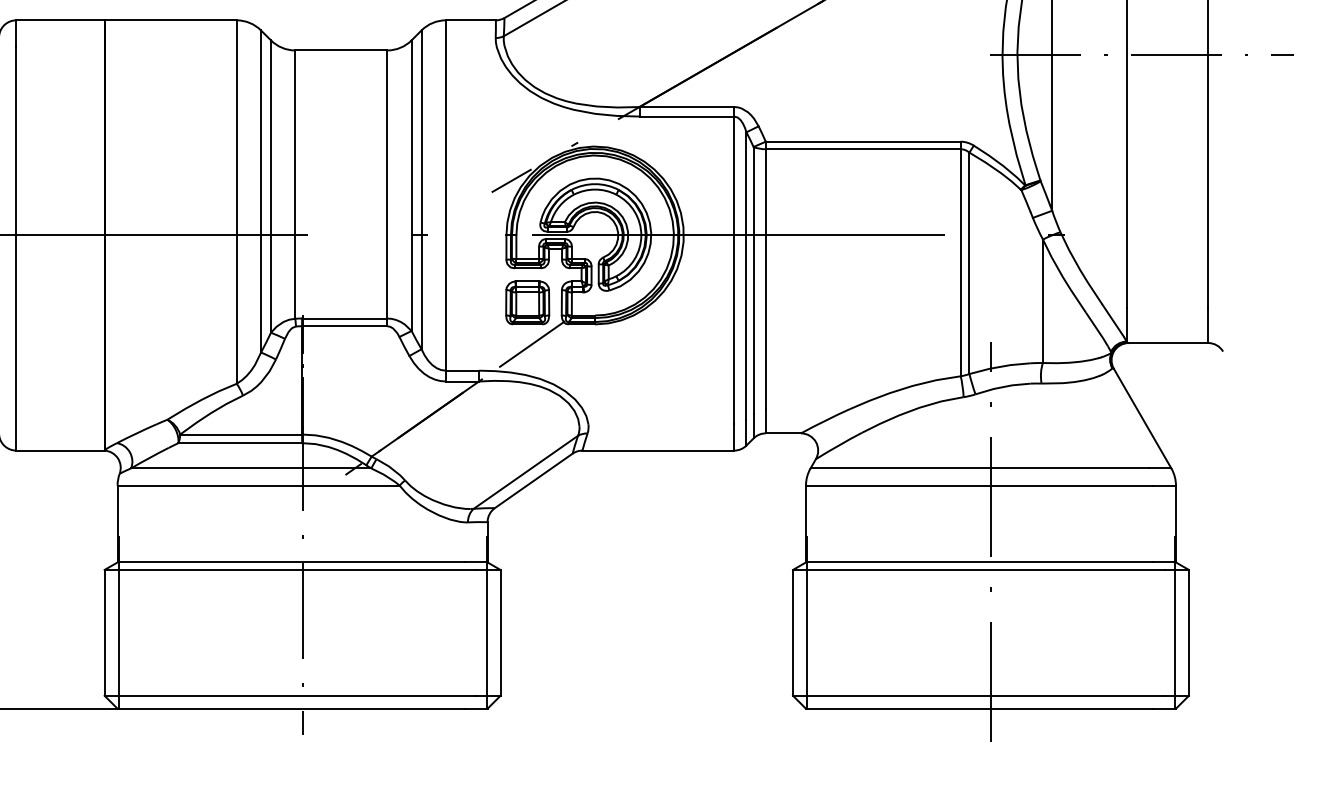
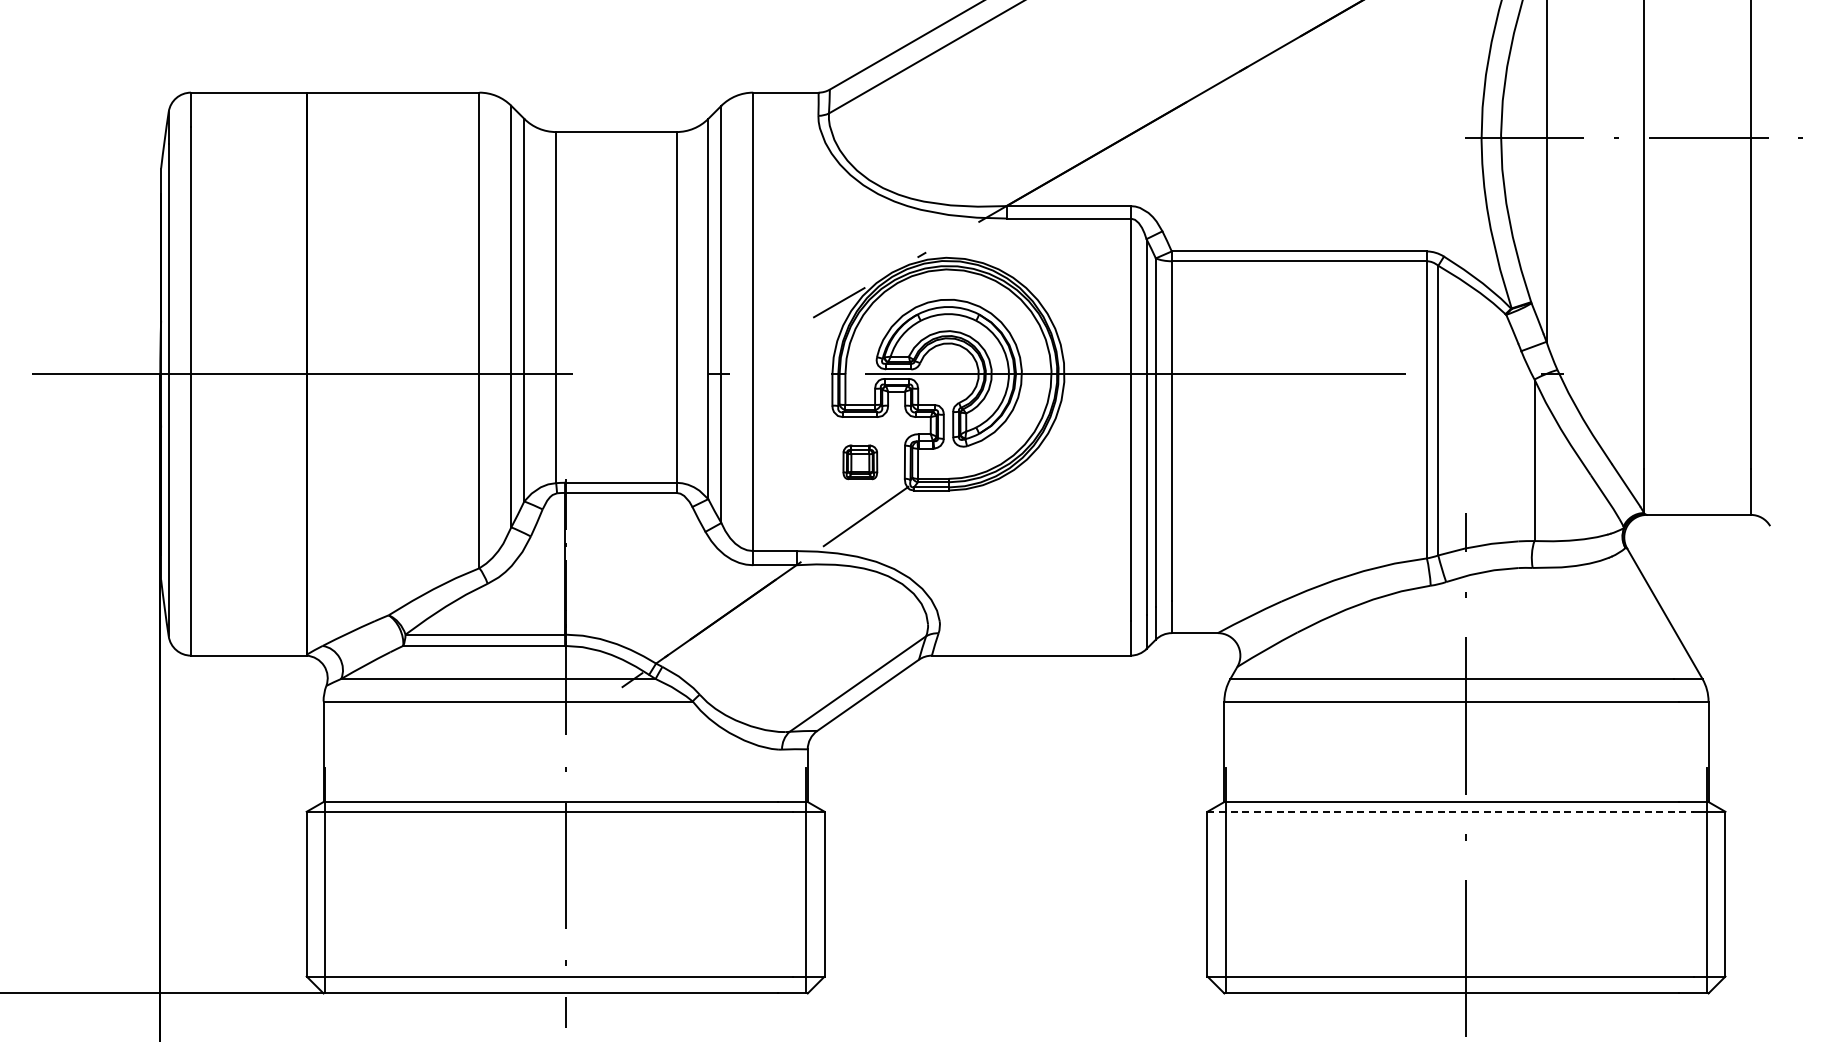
part: (527, 302) -> (860, 462), size x0.6
line: (979, 569) -> (1451, 811), solid -> dashed

